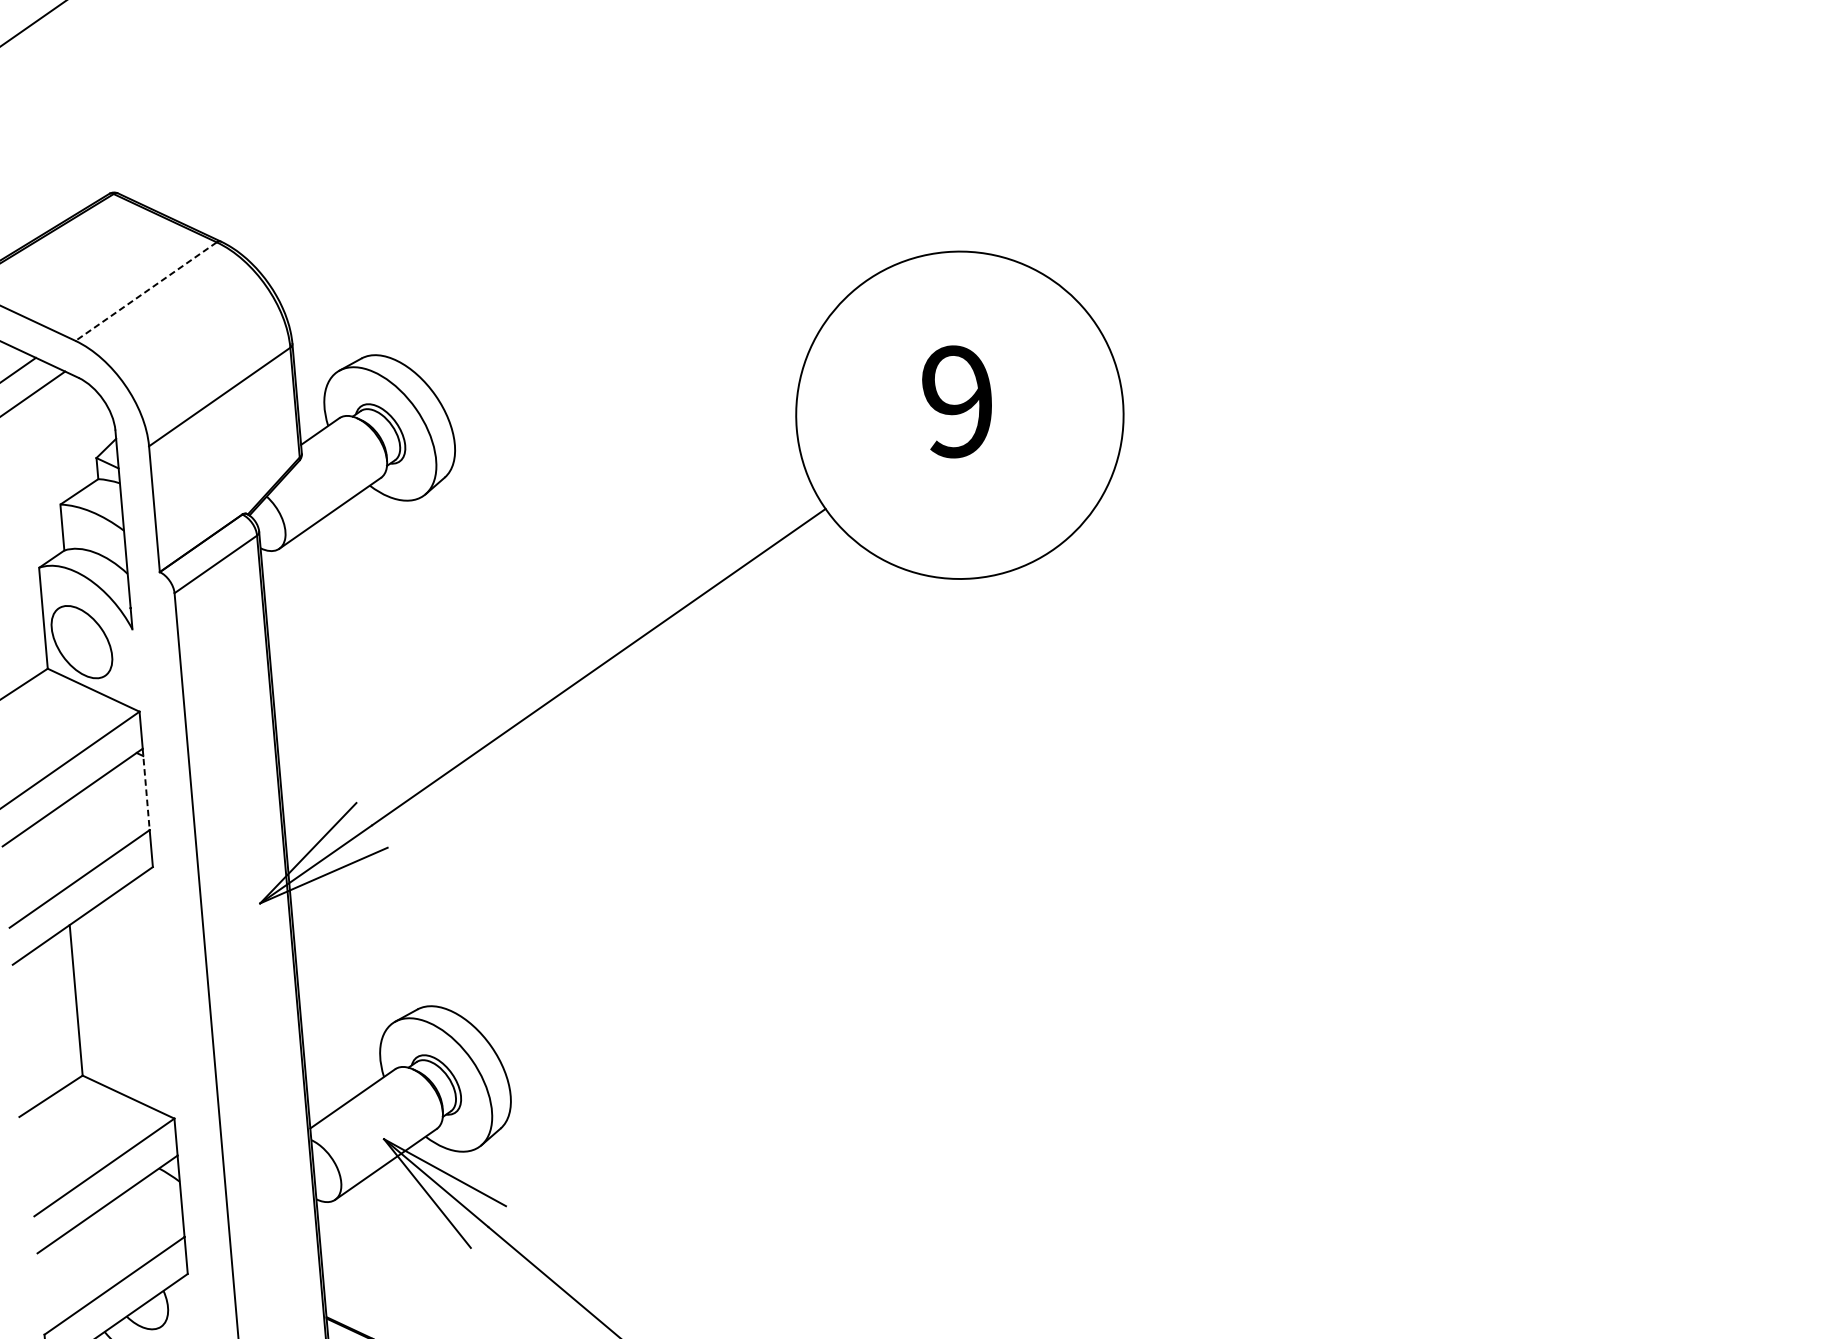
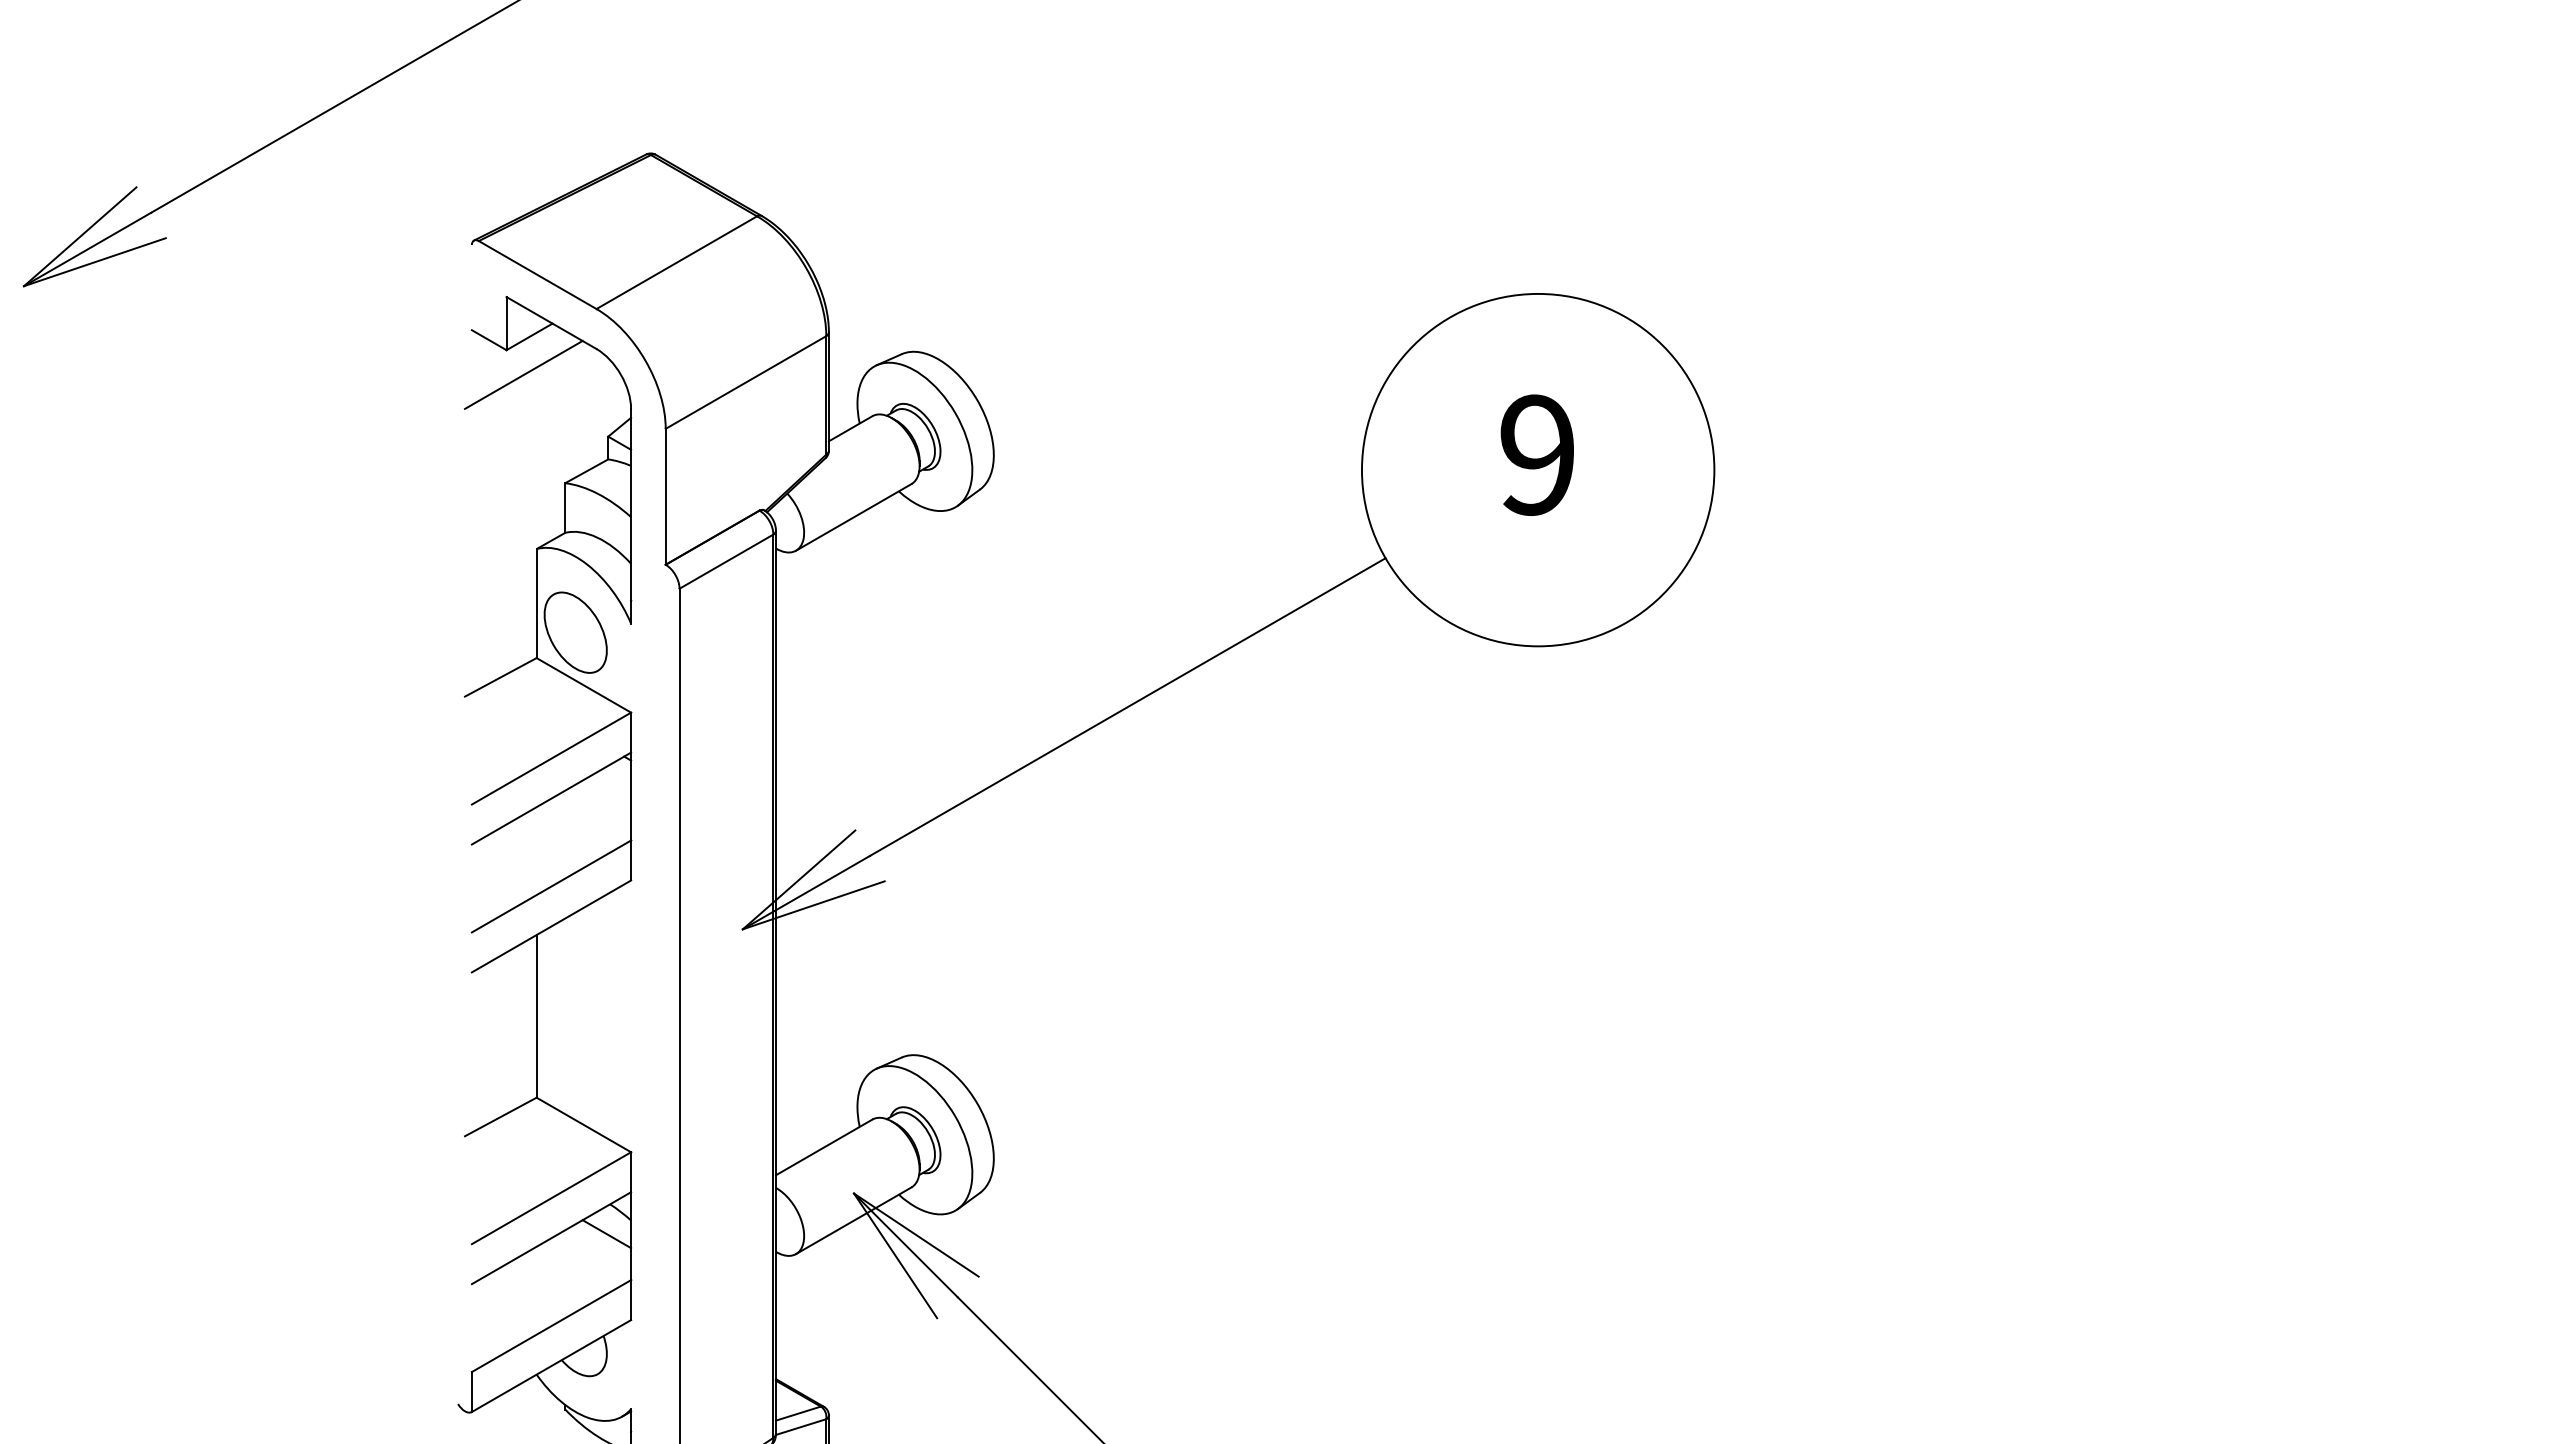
line: (145, 291) -> (676, 262), dashed -> solid
line: (146, 789) -> (631, 796), dashed -> solid
line: (158, 1196) -> (606, 1234), added

